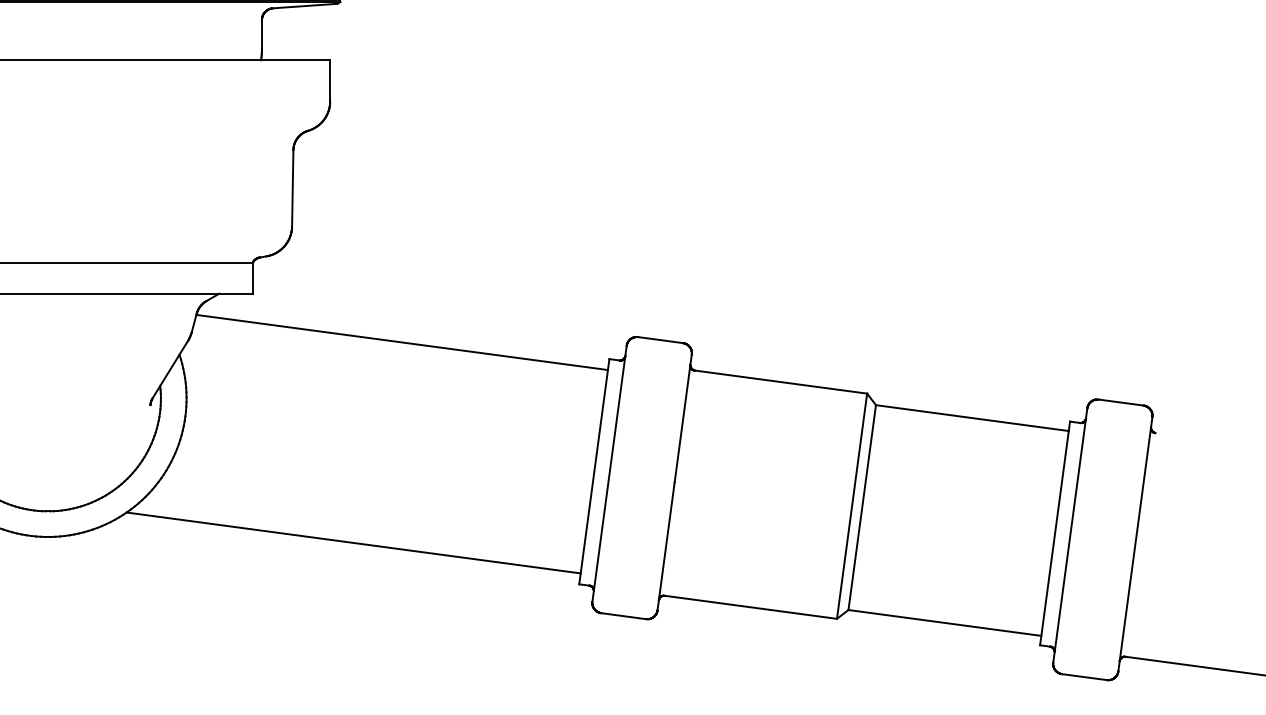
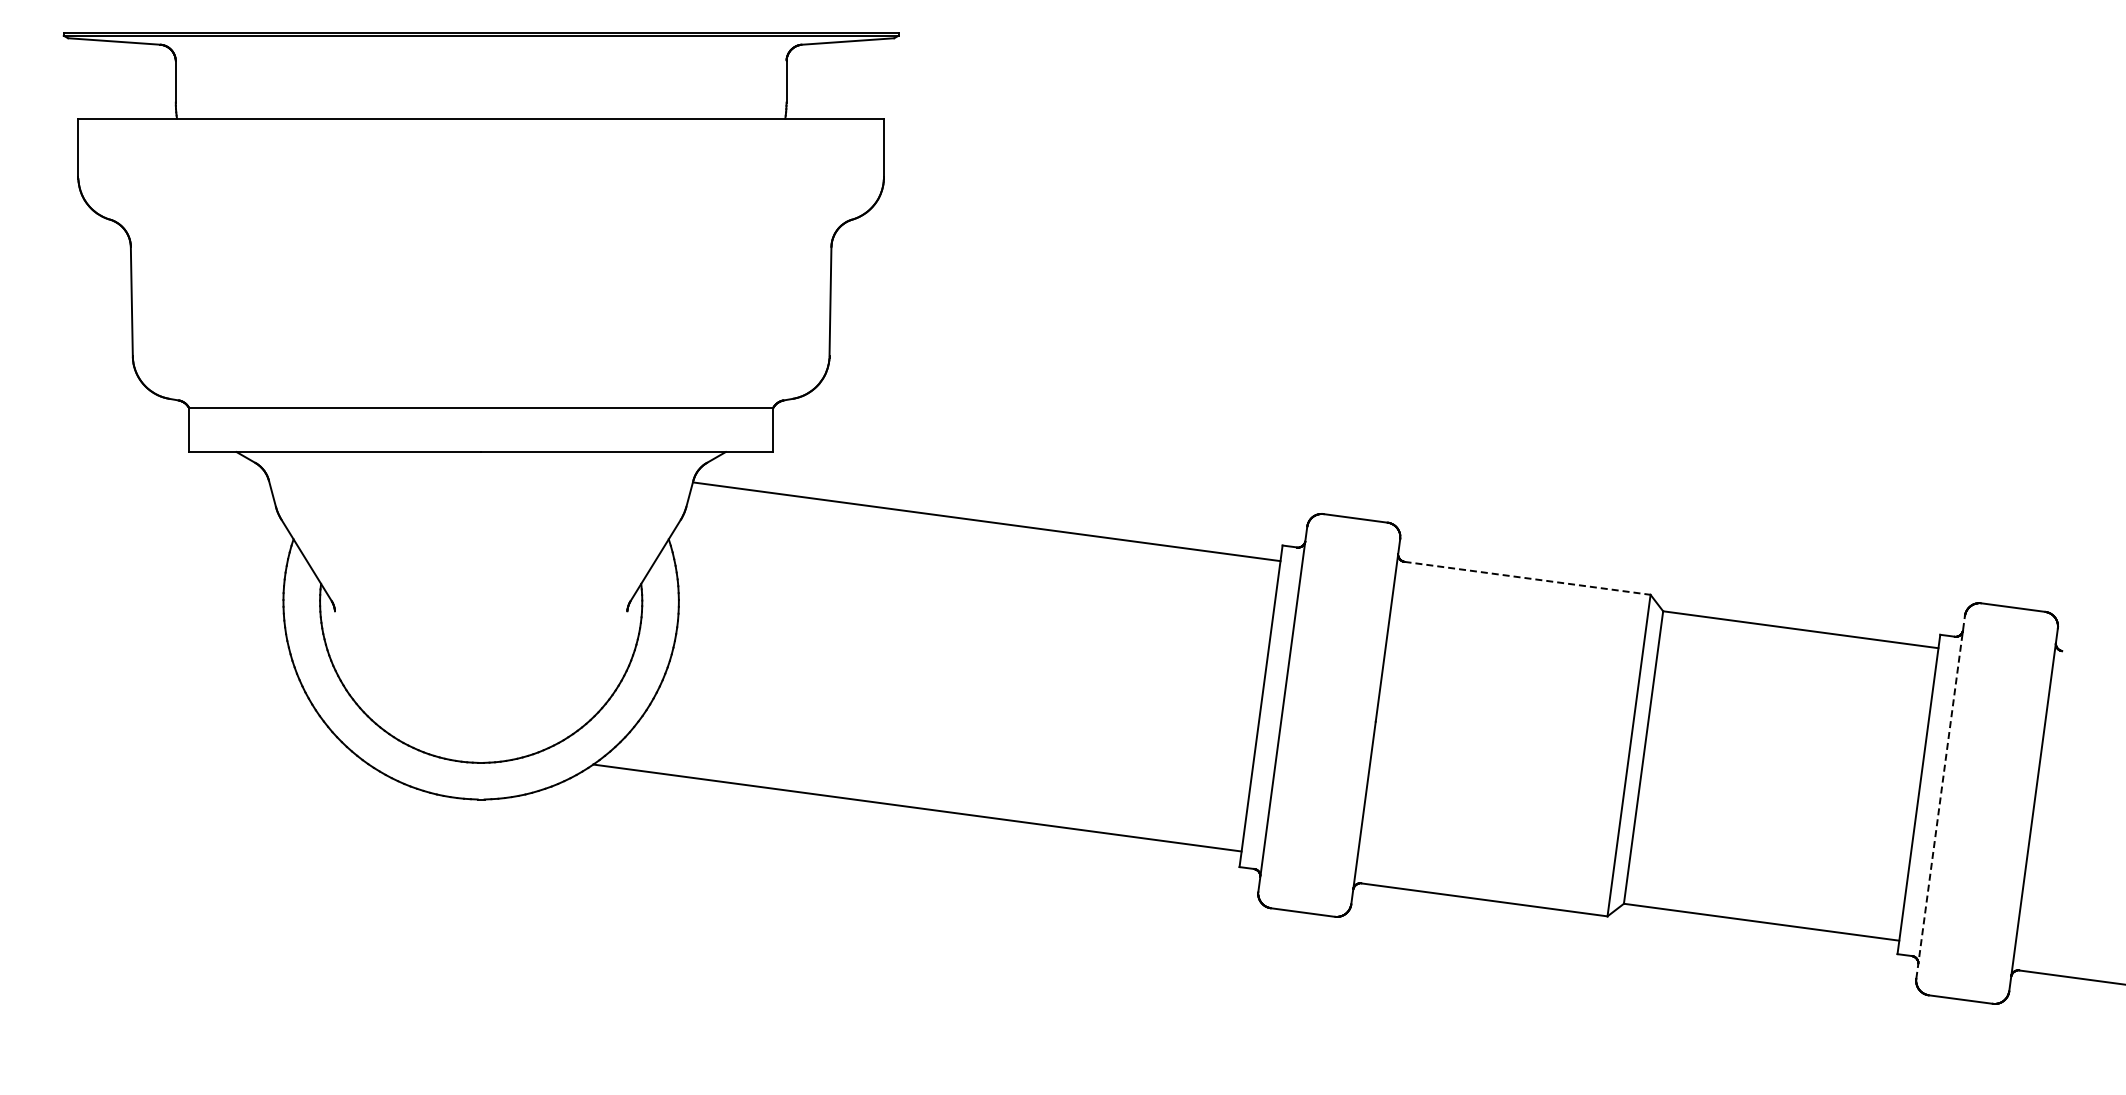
line: (781, 382) -> (1528, 578), solid -> dashed
line: (1070, 534) -> (1940, 796), solid -> dashed

